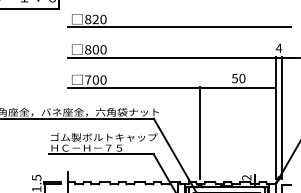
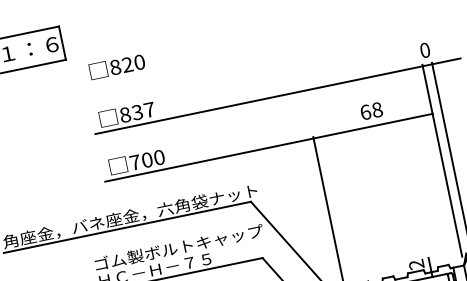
line: (178, 27) -> (260, 50), removed
text: (279, 47) -> (425, 49), 4 -> 0
text: (99, 49) -> (143, 110), 800 -> 837
text: (238, 78) -> (371, 111), 50 -> 68

